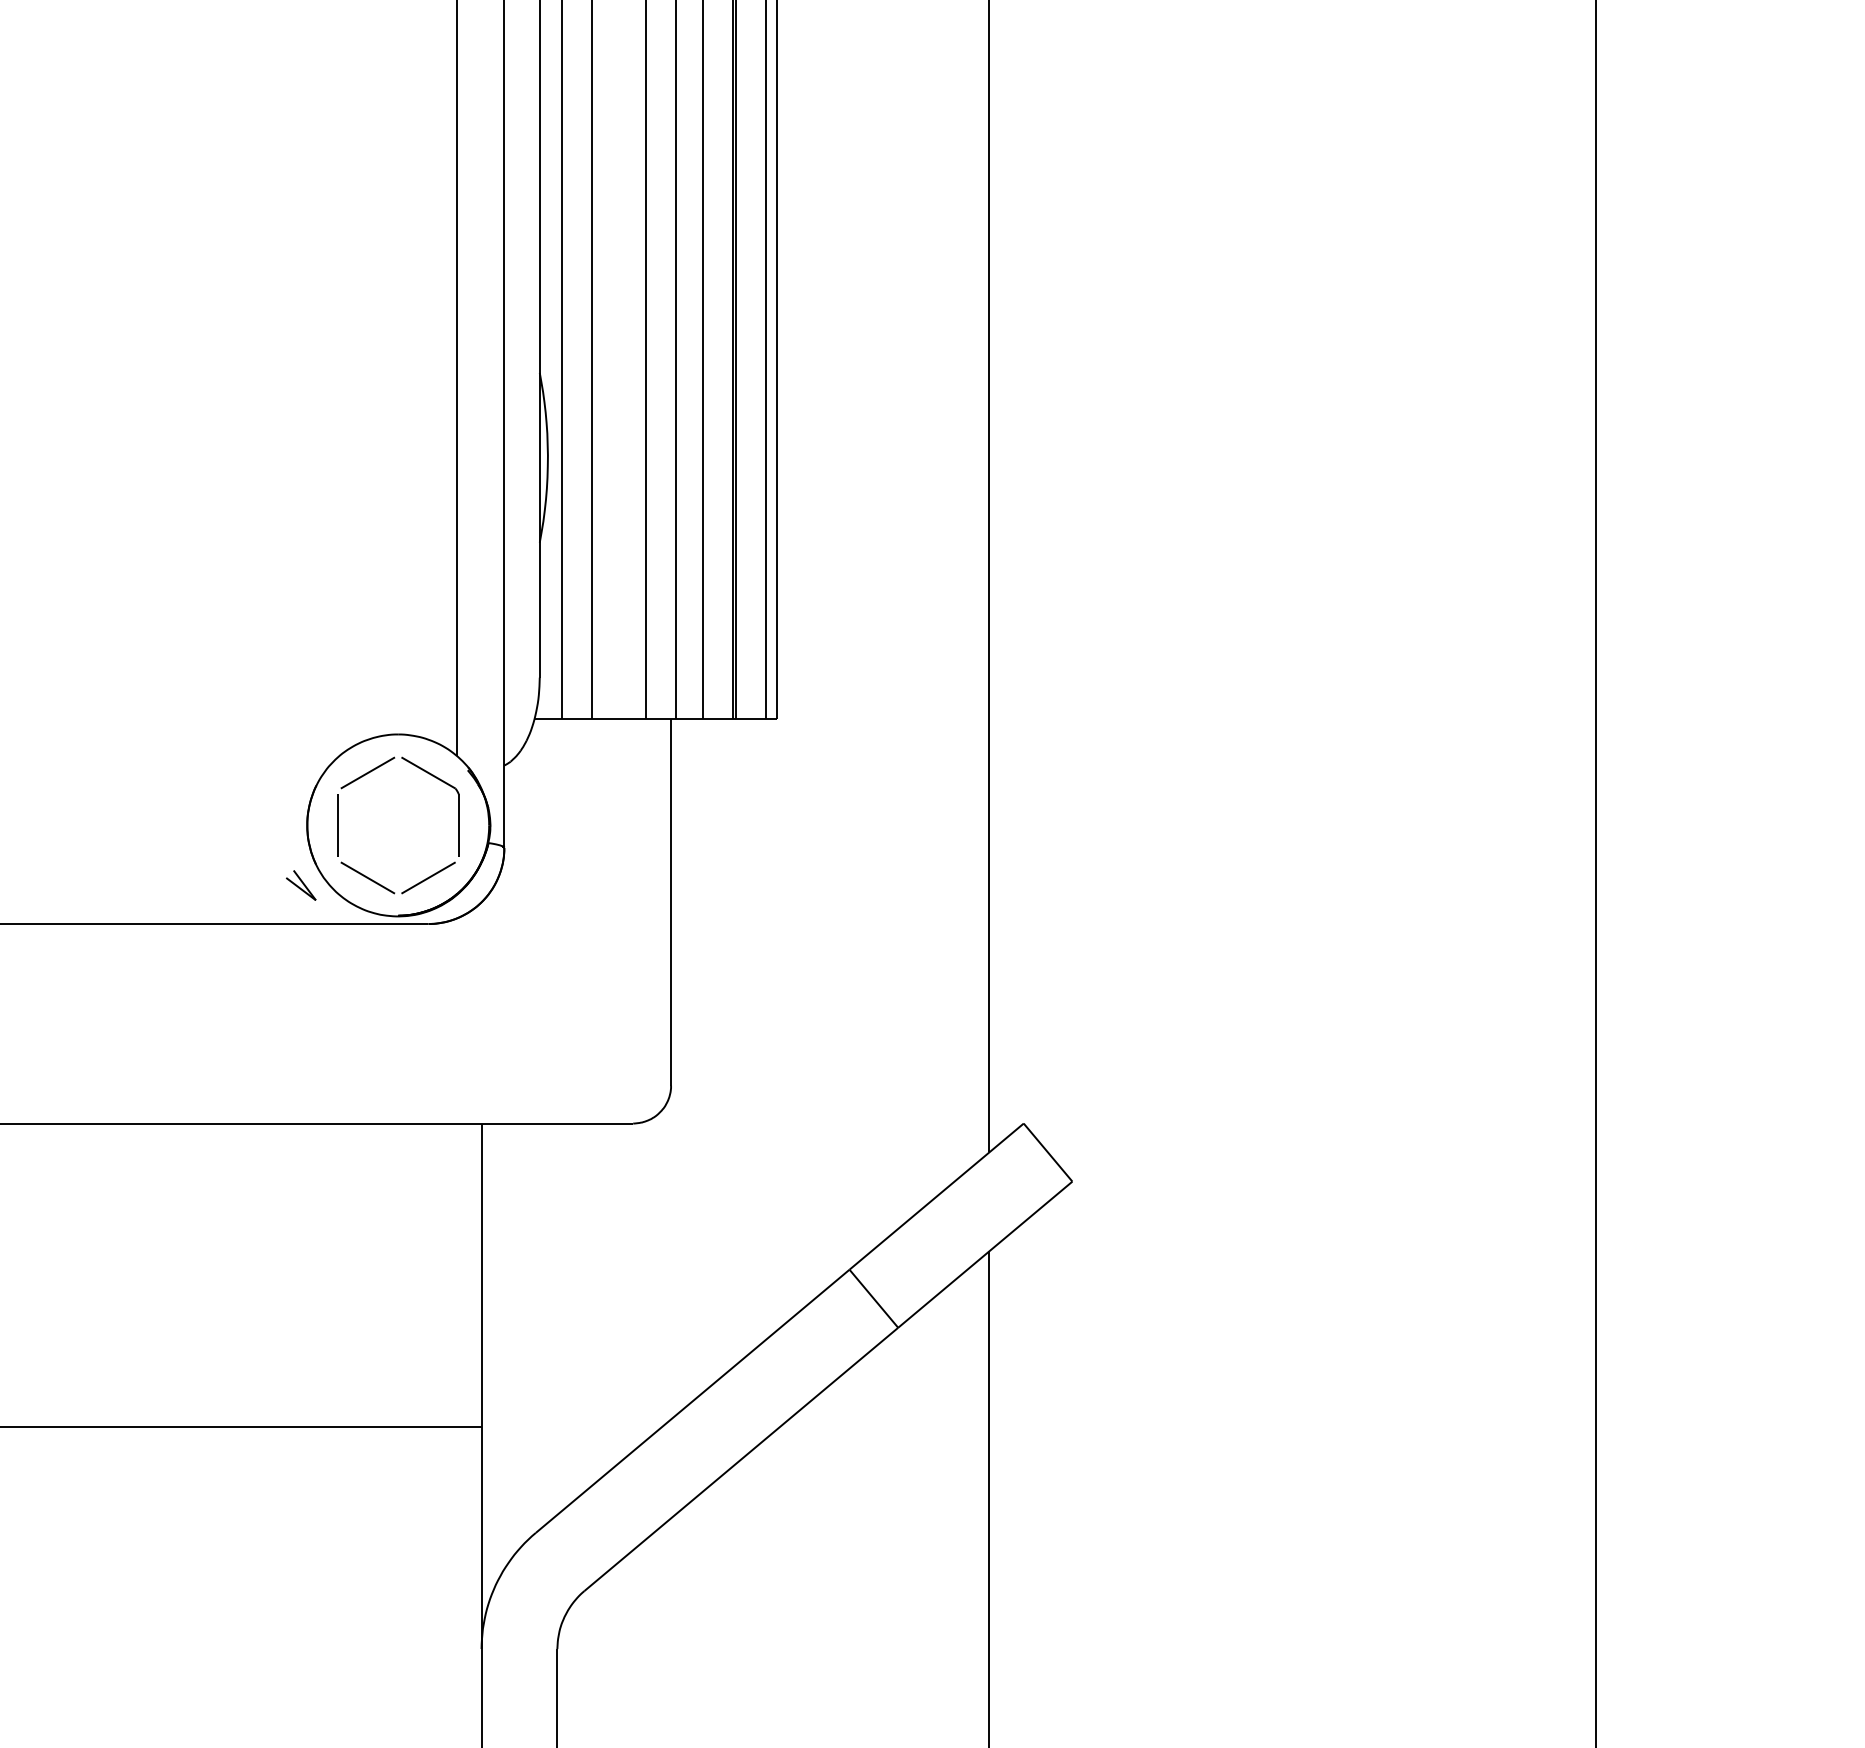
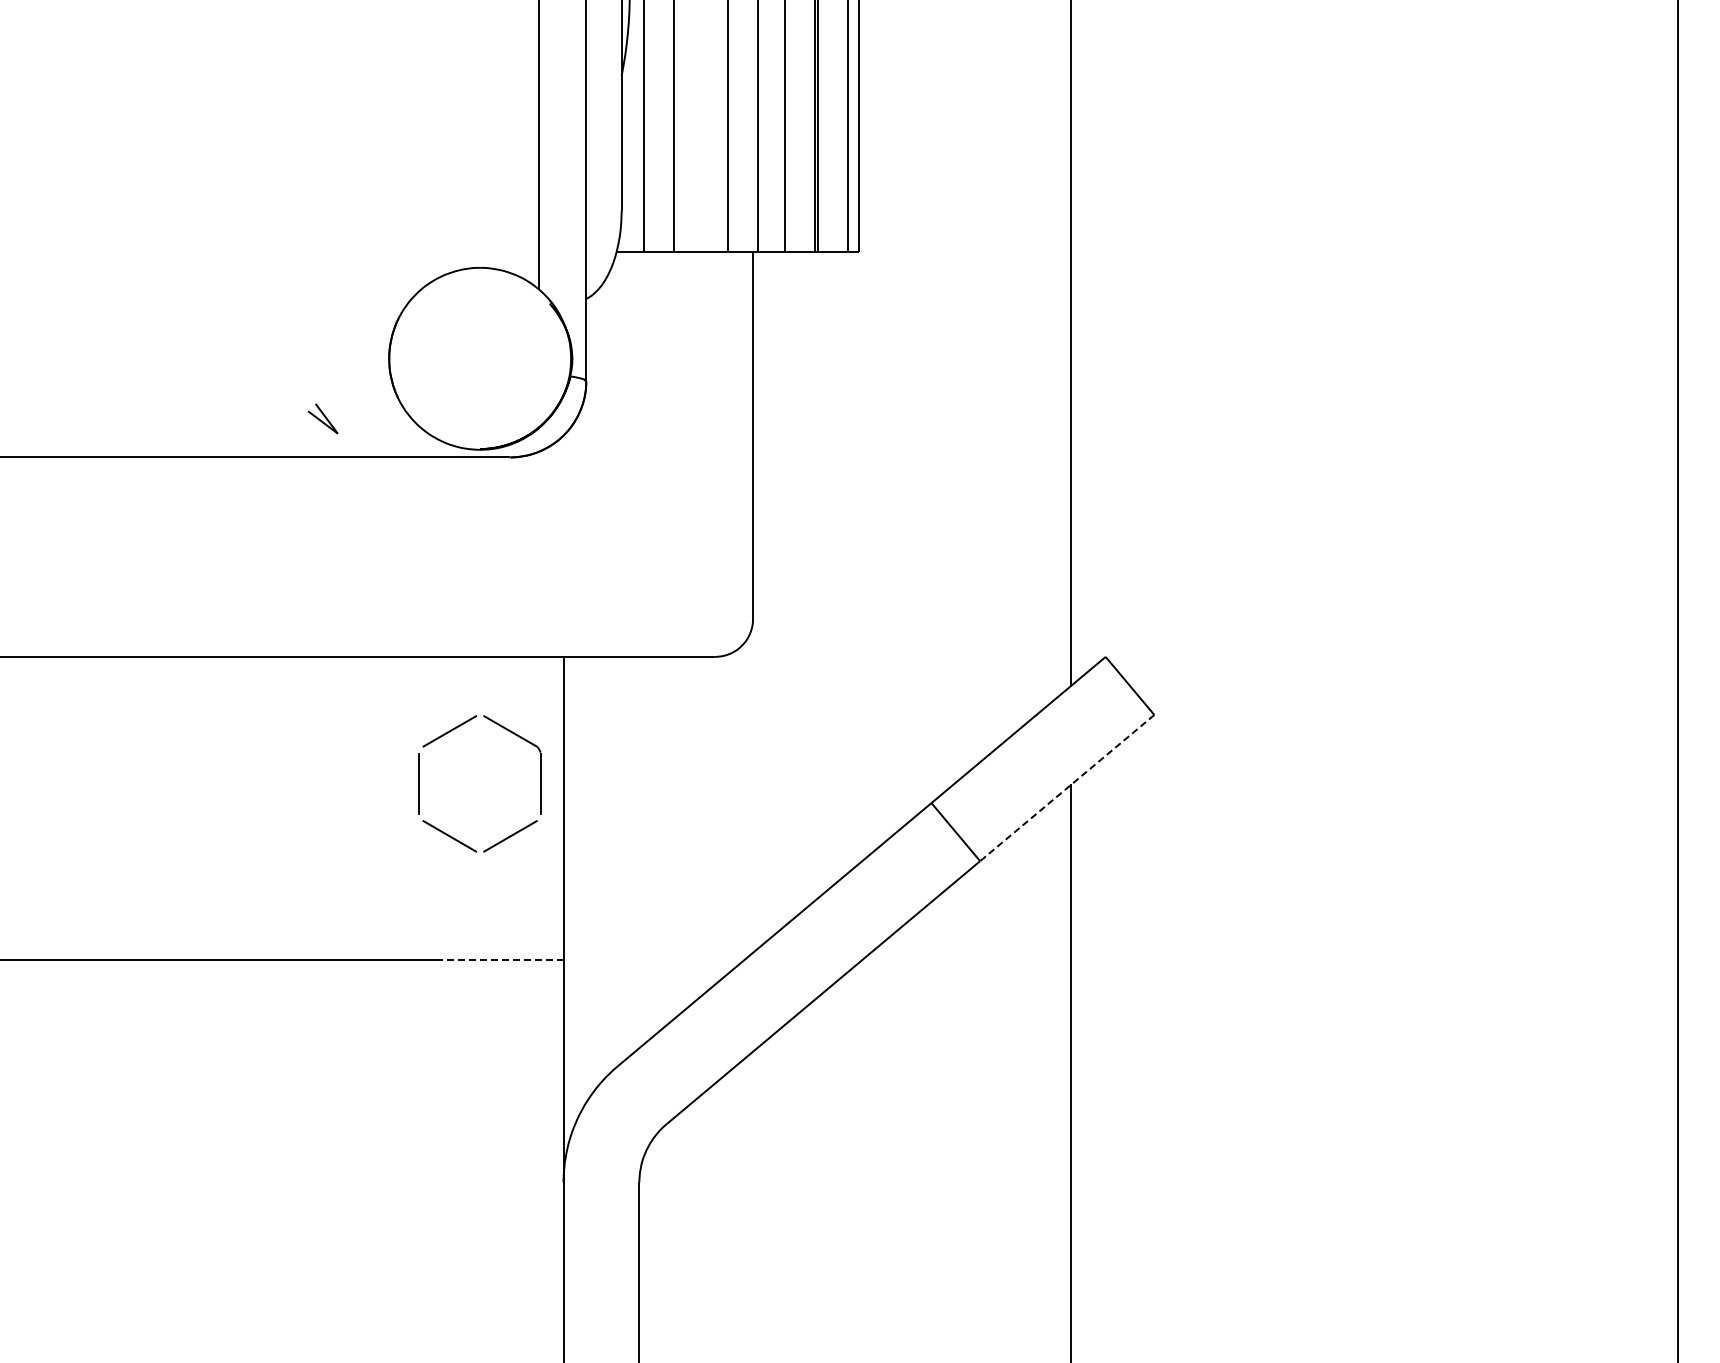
part: (430, 775) -> (512, 733), moved
part: (301, 885) -> (323, 418), moved
line: (985, 1254) -> (1067, 787), solid -> dashed
line: (417, 1426) -> (499, 959), solid -> dashed

